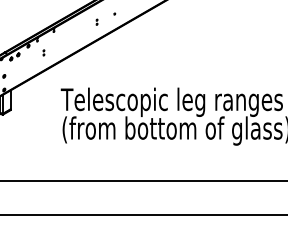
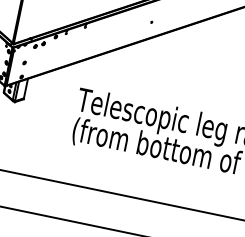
part: (96, 21) -> (131, 26), removed
part: (43, 52) -> (70, 46), removed

